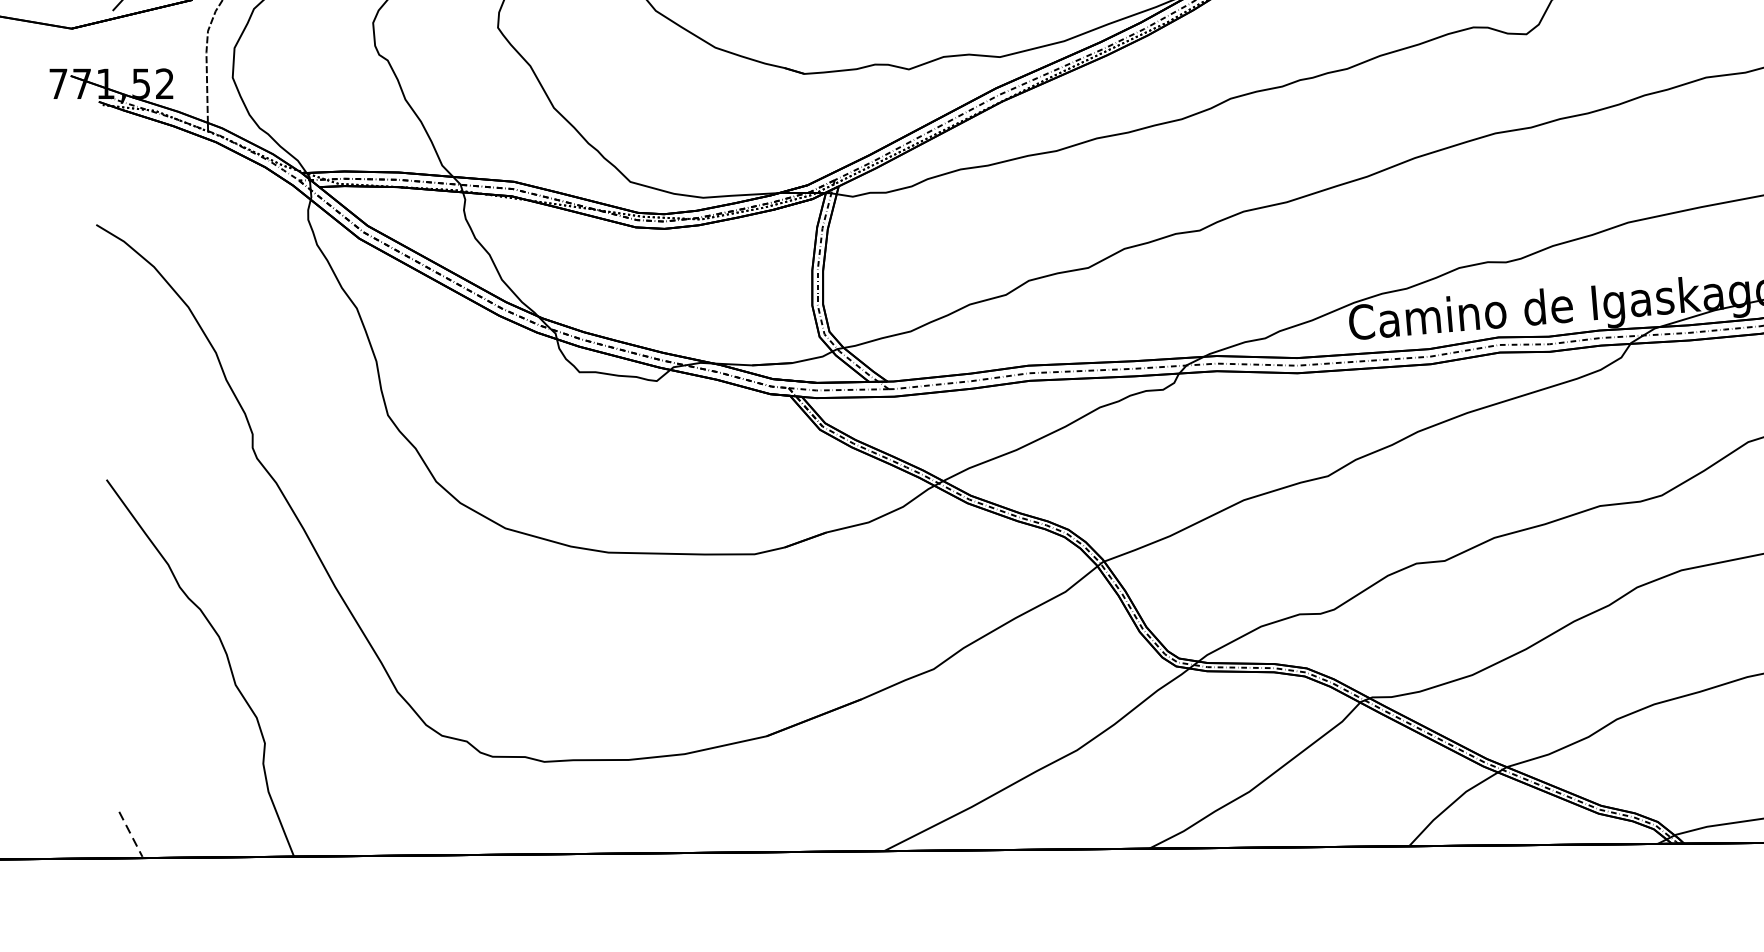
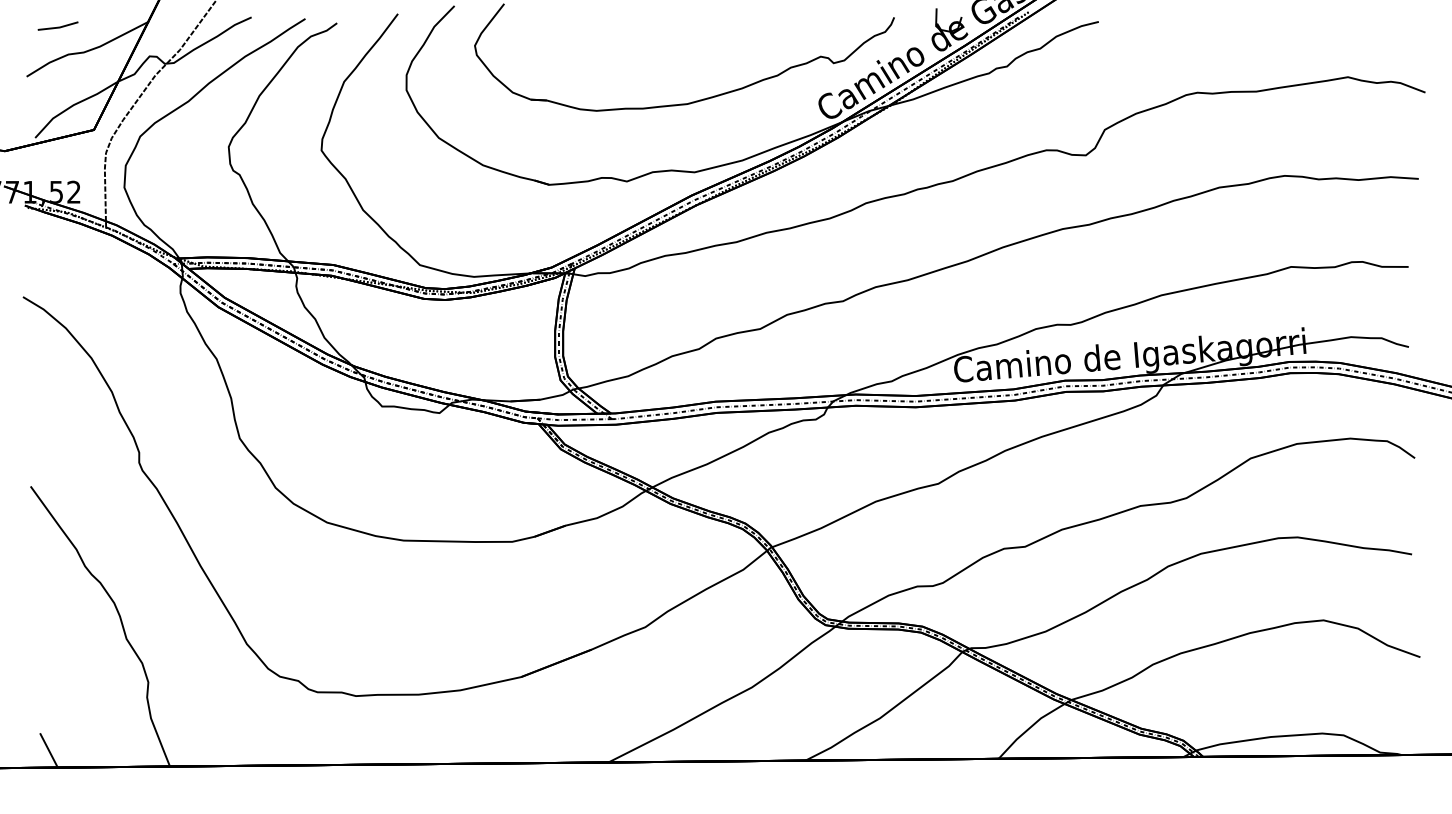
line: (131, 836) -> (49, 751), dashed -> solid

